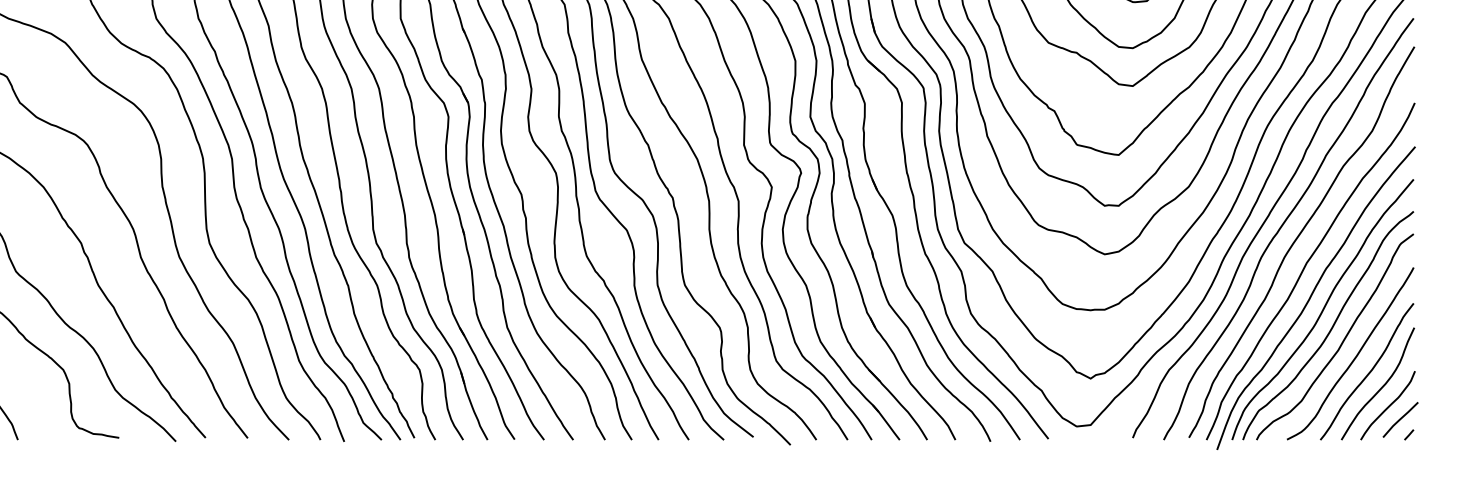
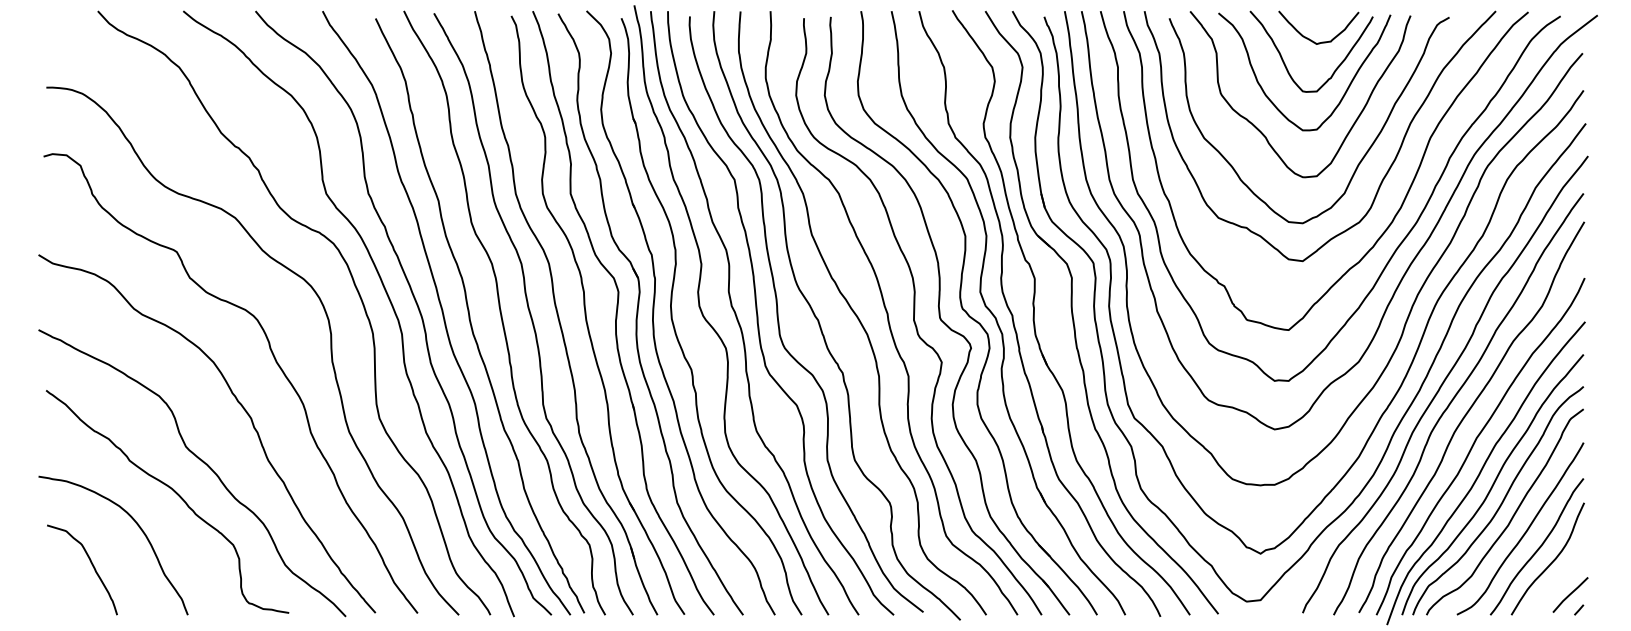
curve: (1388, 405) -> (1558, 580), removed

